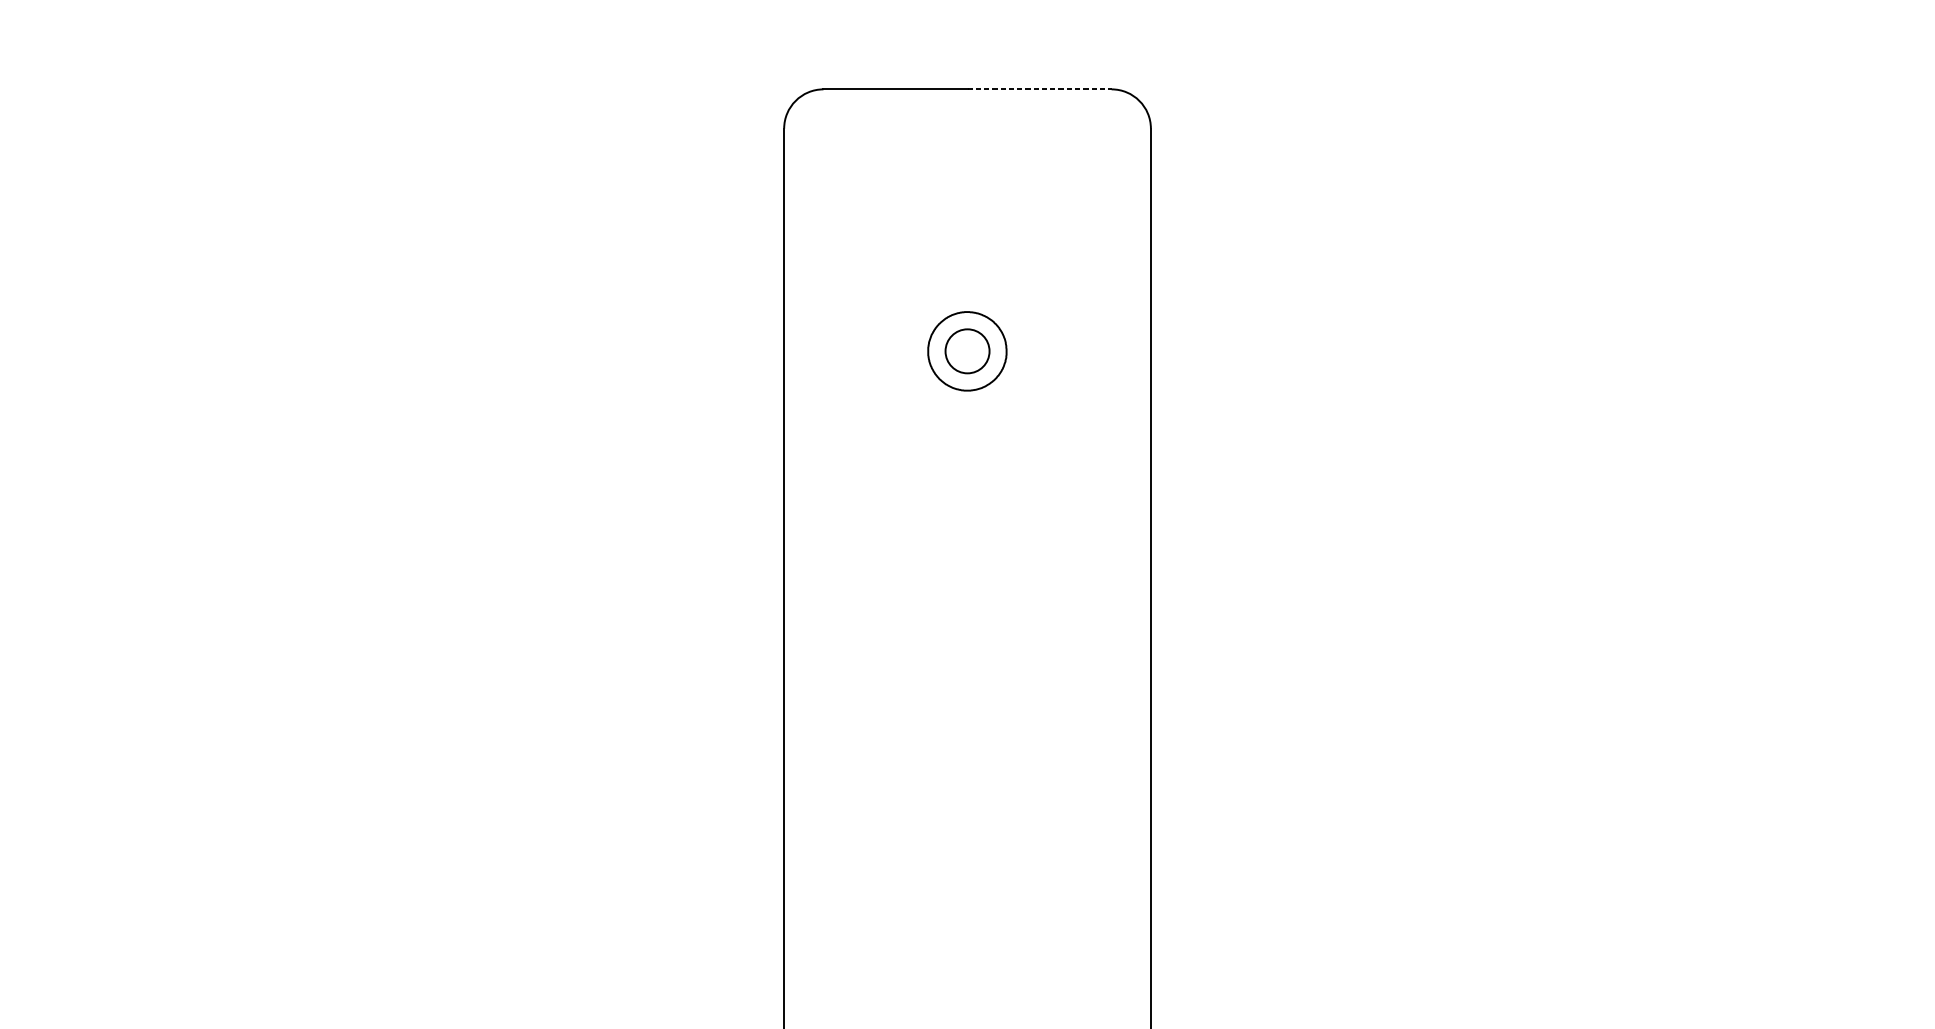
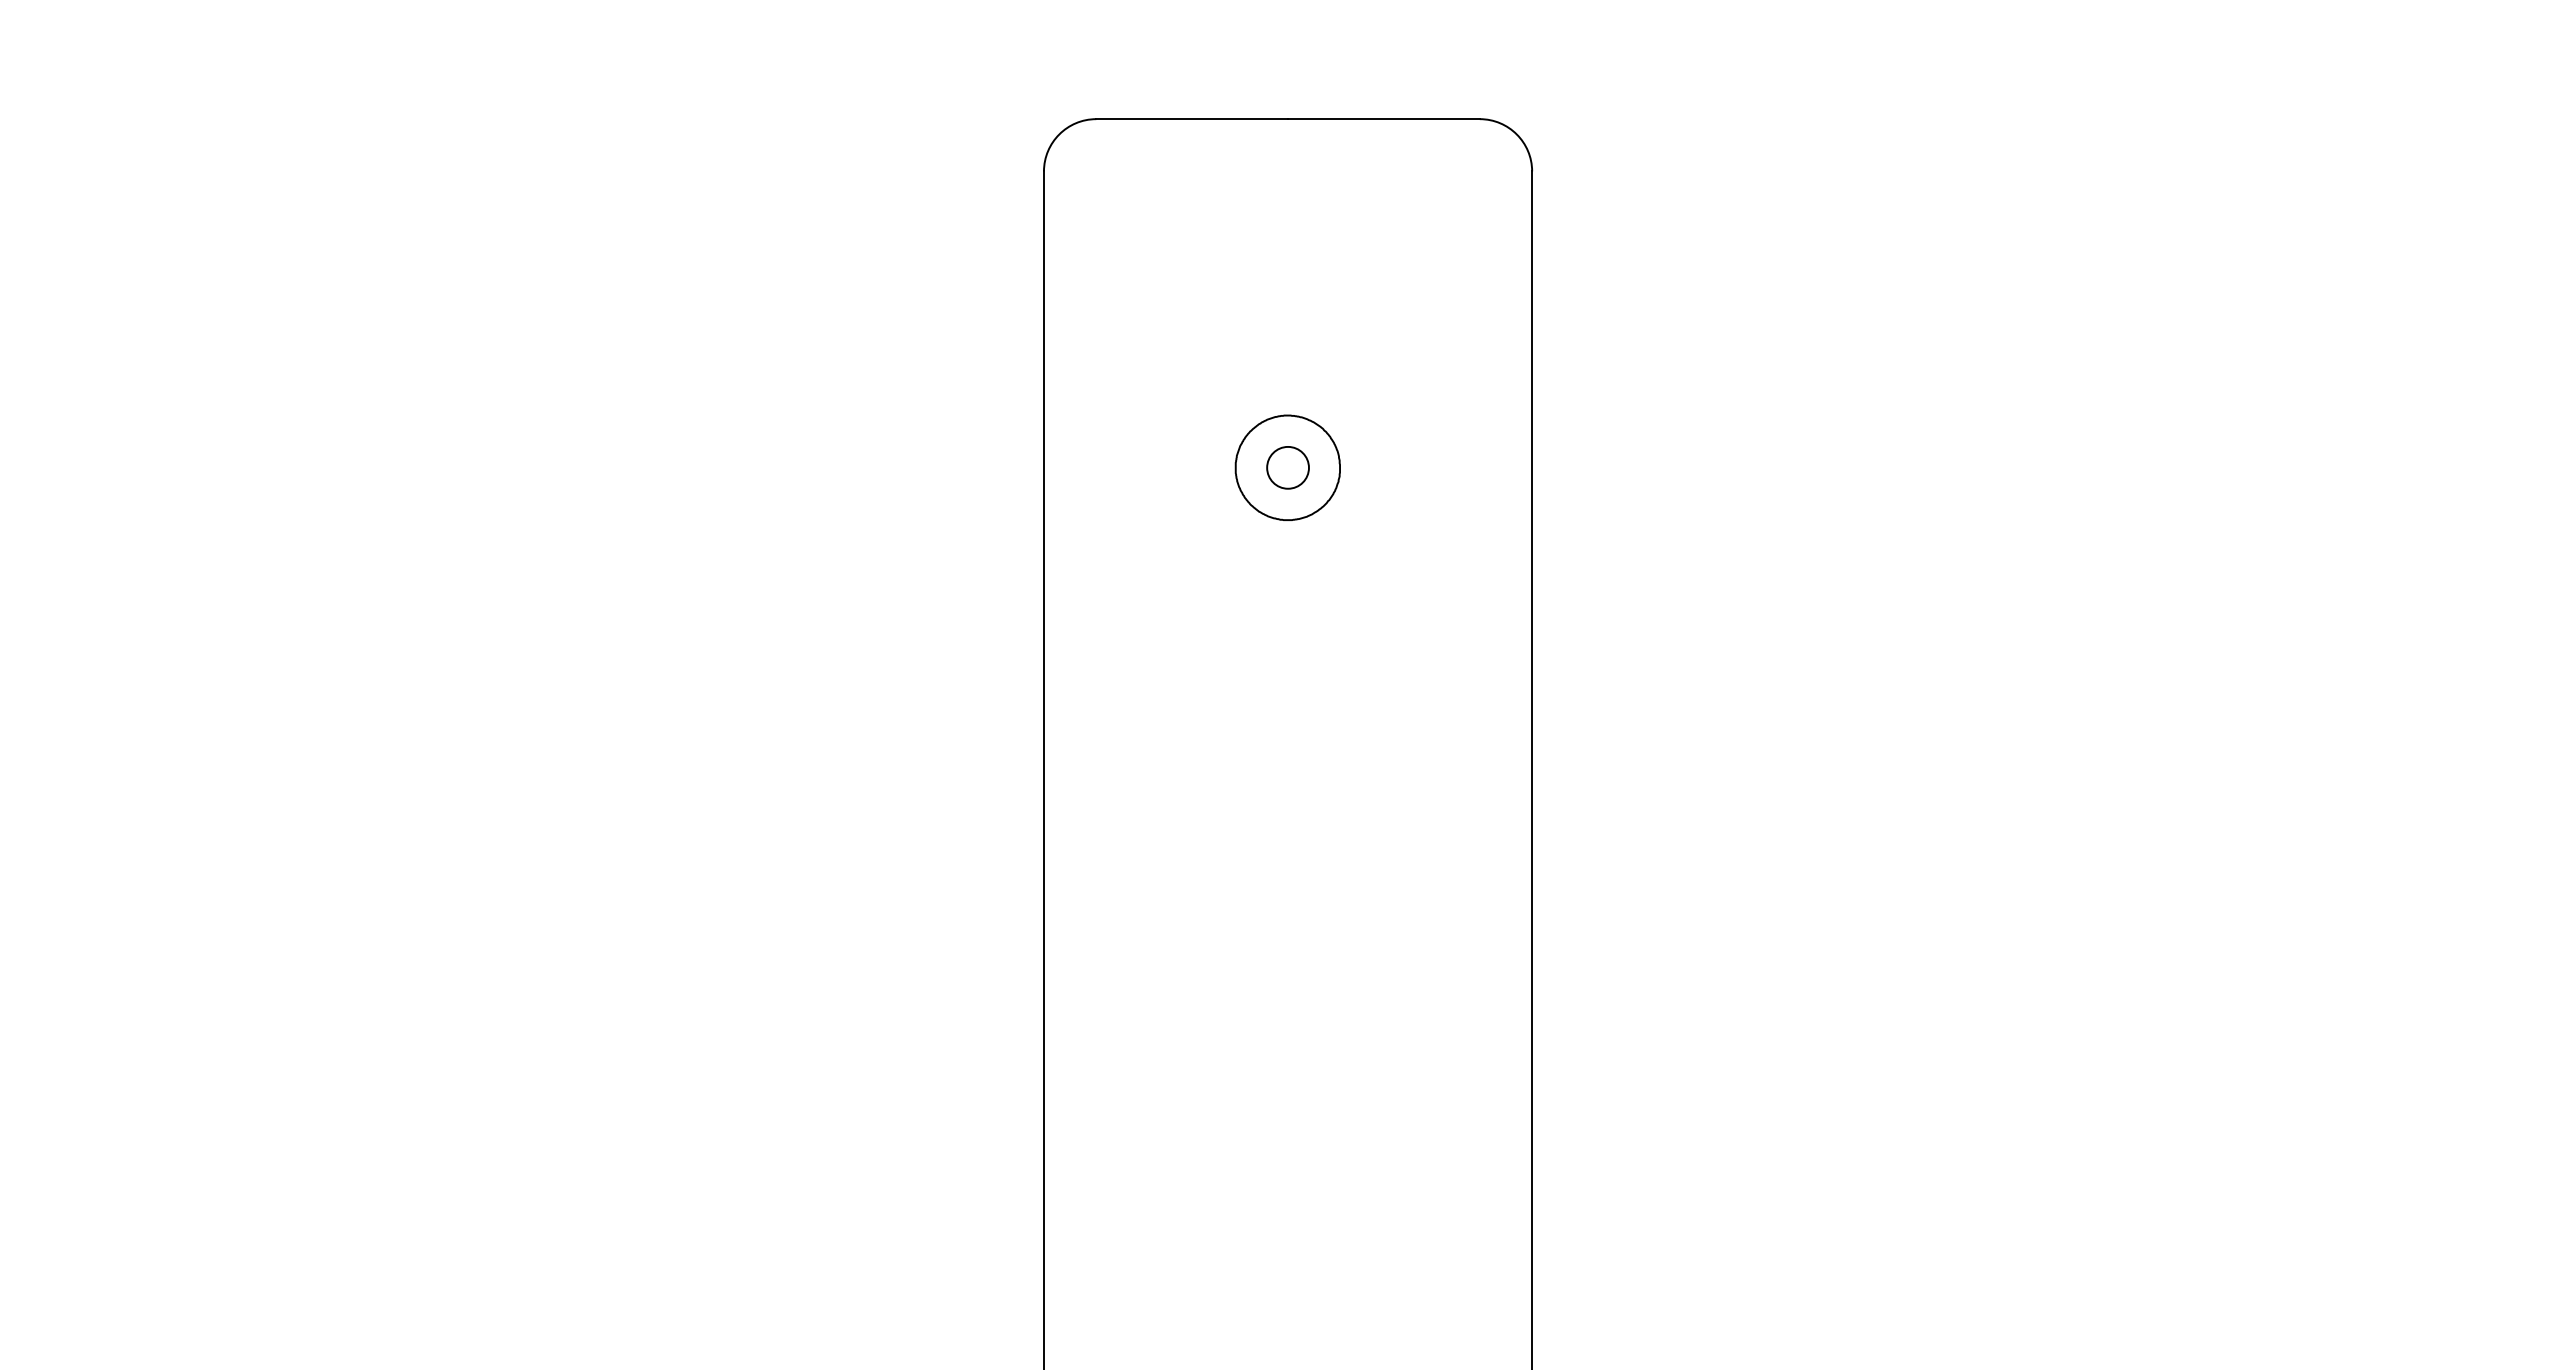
line: (1039, 89) -> (1383, 119), dashed -> solid
circle: (967, 351) -> (1287, 467), size x0.71

